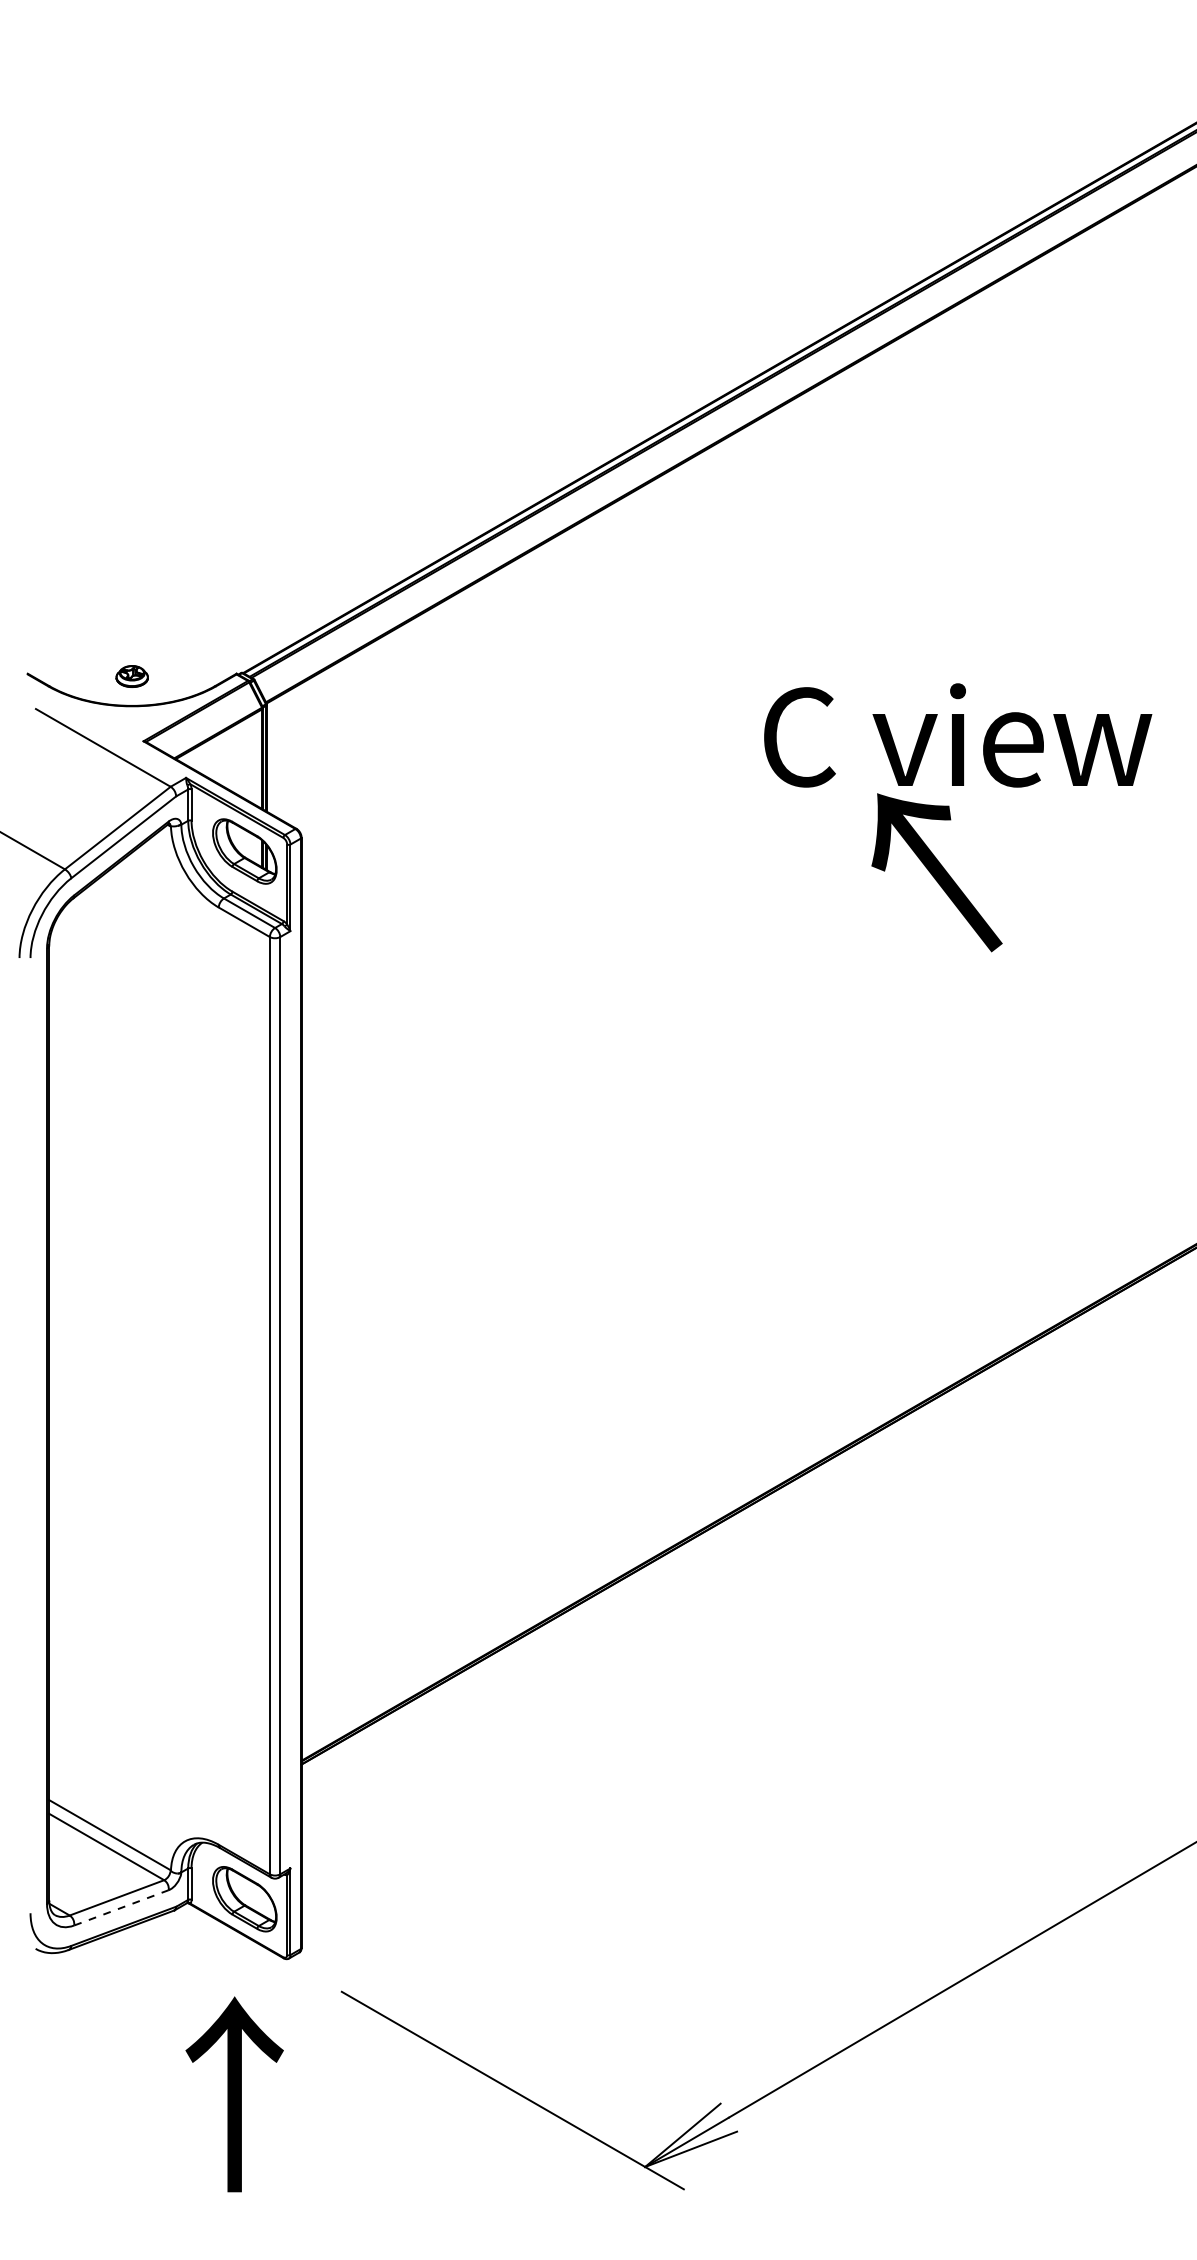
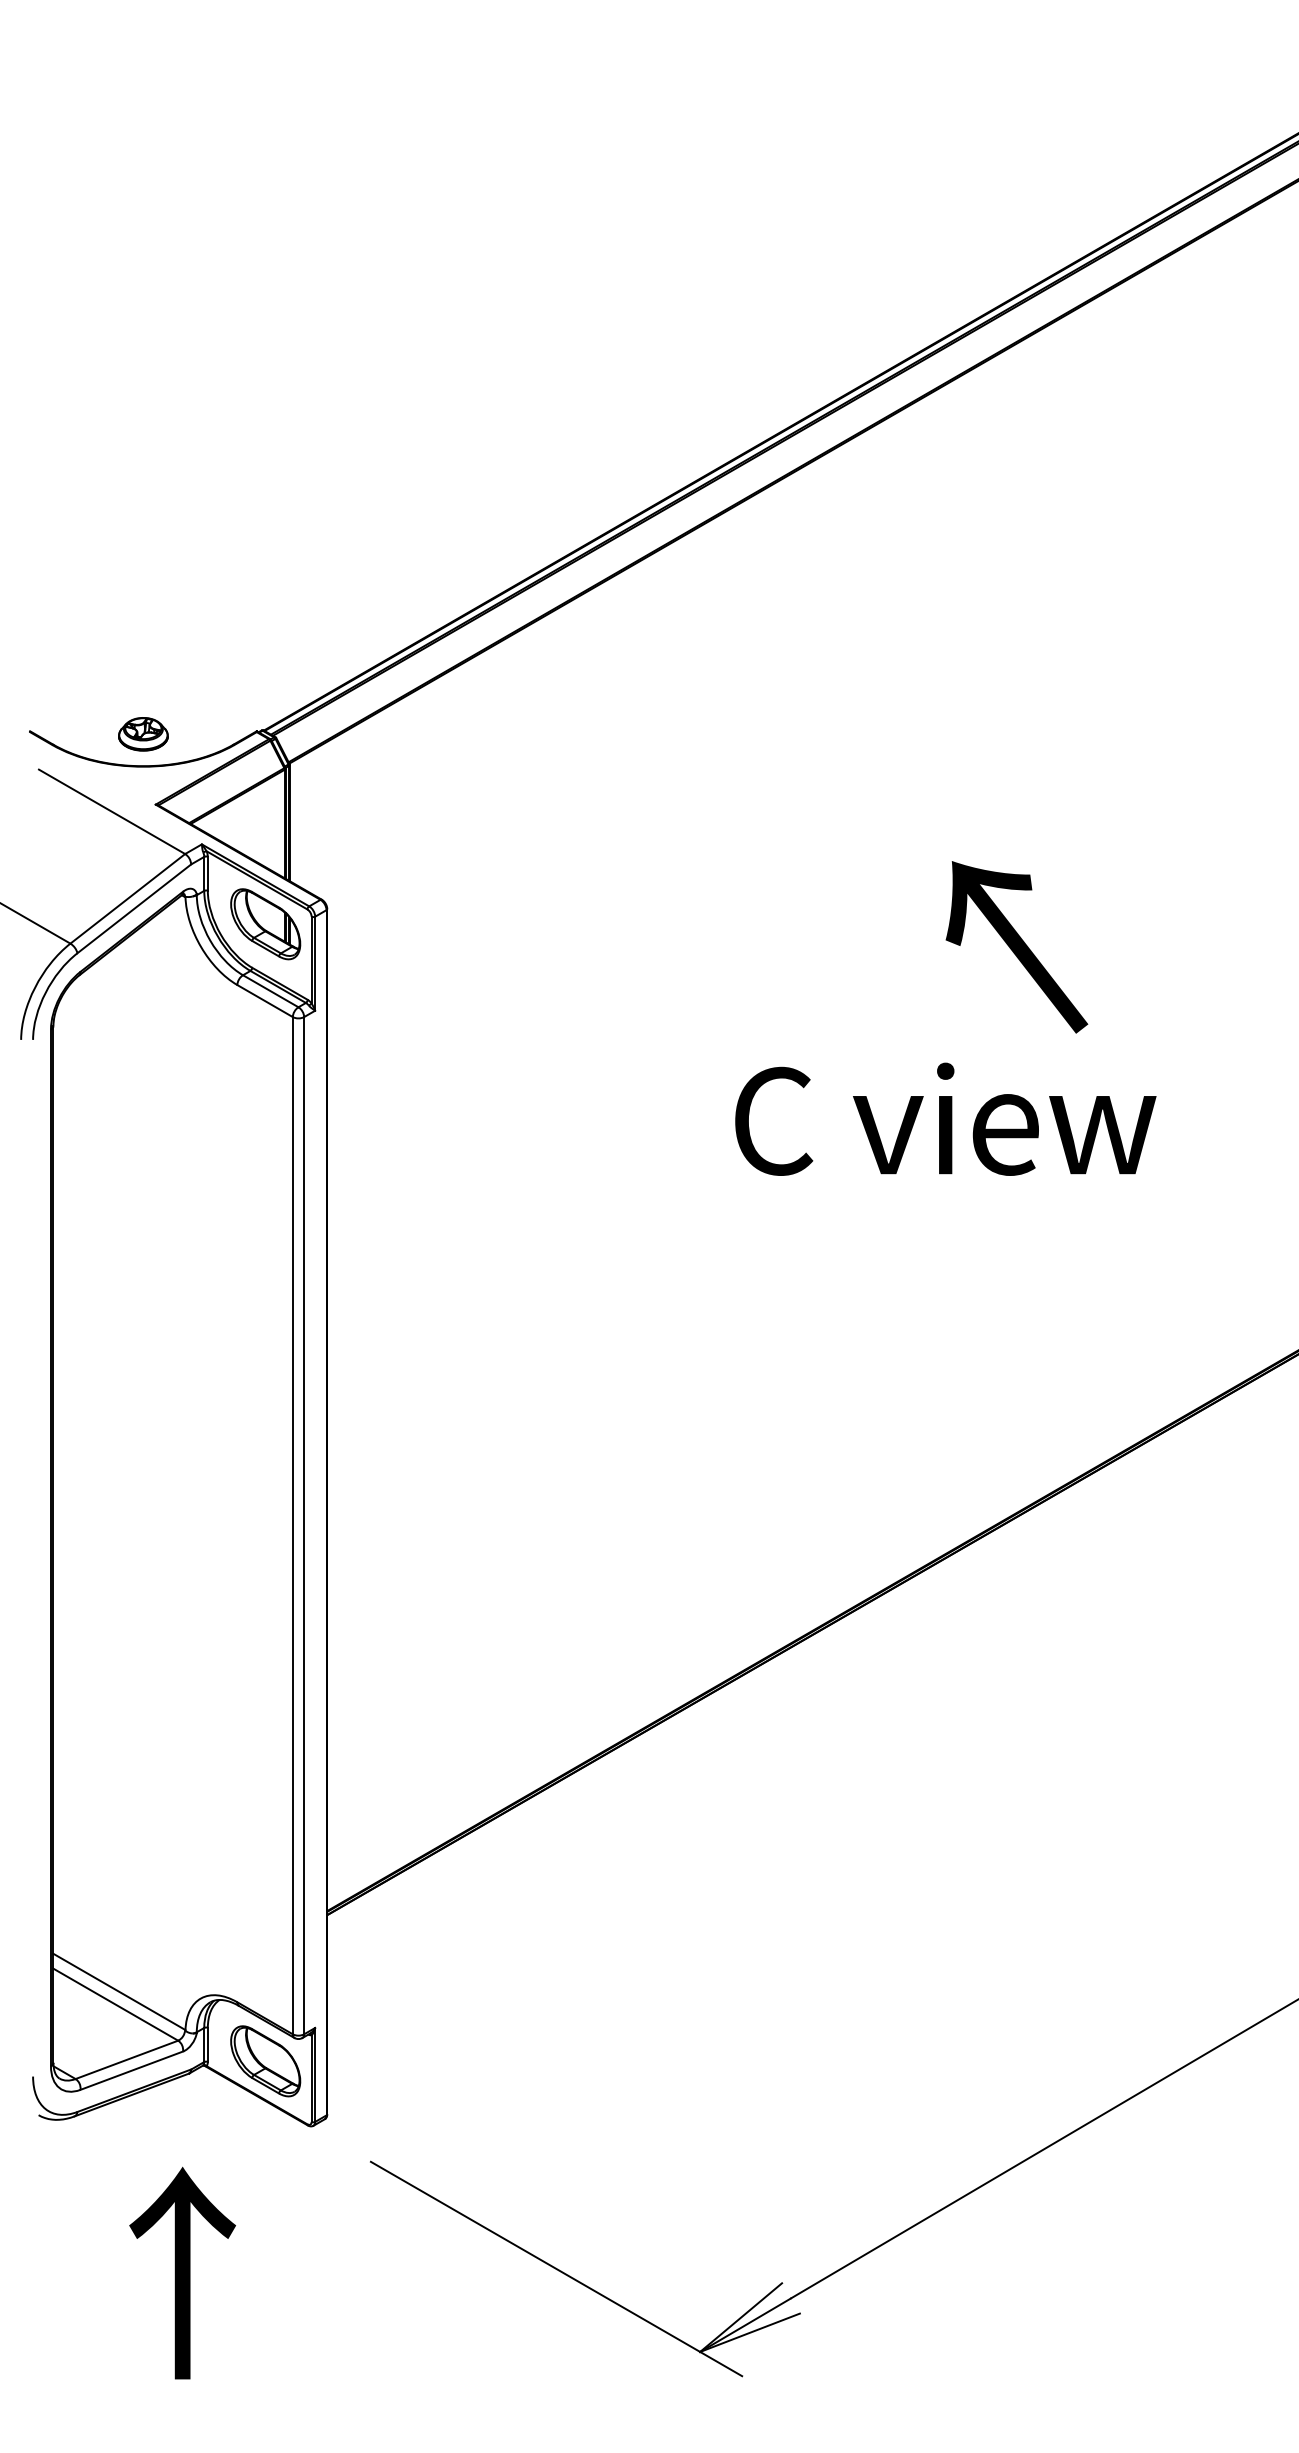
part: (132, 676) -> (143, 734), size x1.43
text: (957, 734) -> (945, 1118), moved
line: (121, 1907) -> (131, 2070), dashed -> solid
text: (234, 2093) -> (182, 2272), moved

